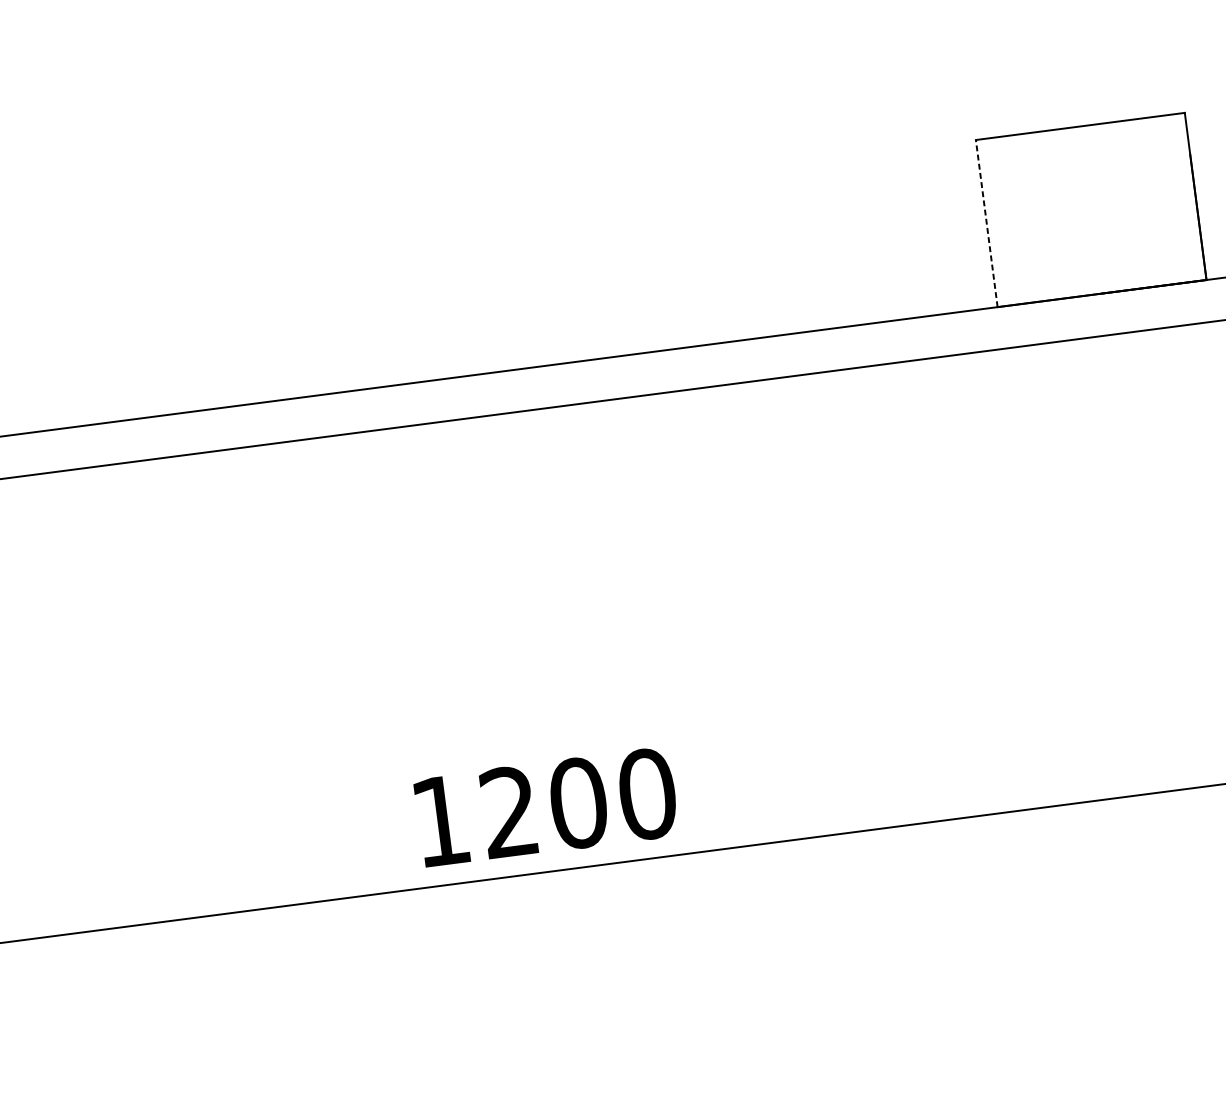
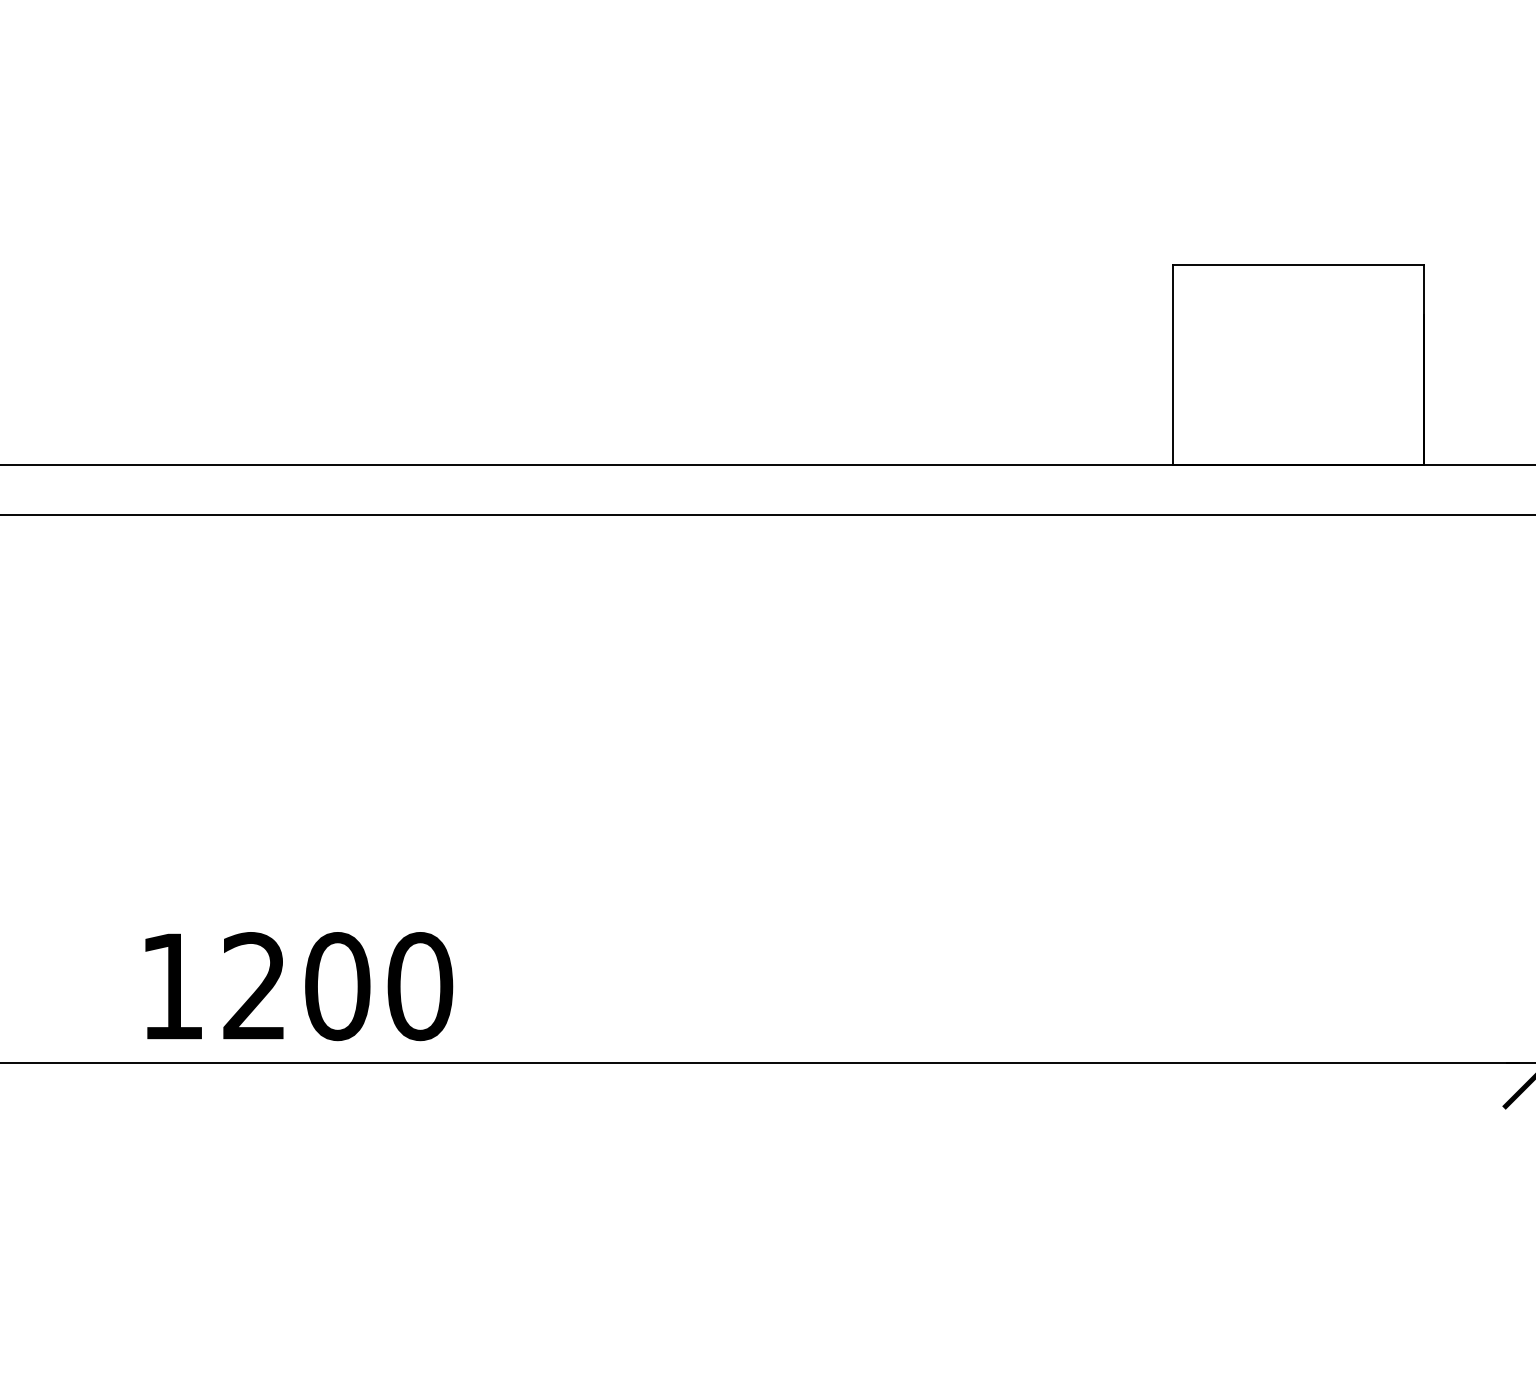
line: (987, 223) -> (1173, 364), dashed -> solid
text: (546, 807) -> (299, 986), moved

